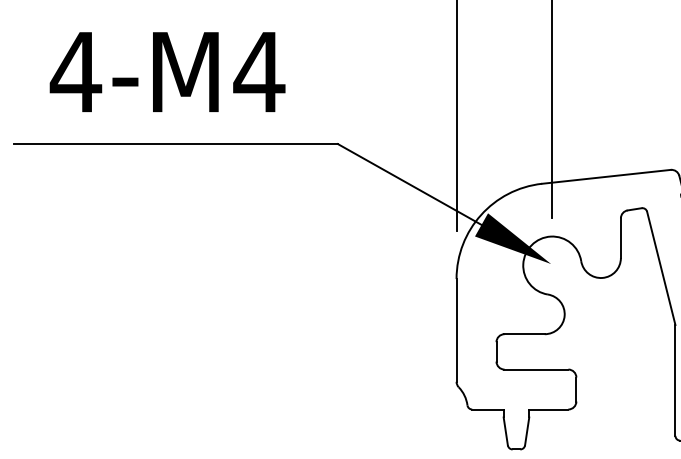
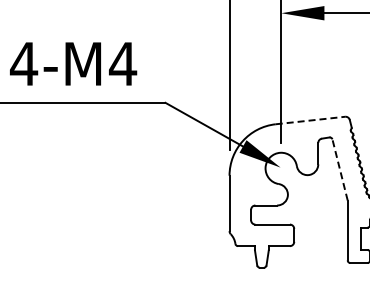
line: (606, 176) -> (310, 120), solid -> dashed
line: (662, 267) -> (340, 169), solid -> dashed

